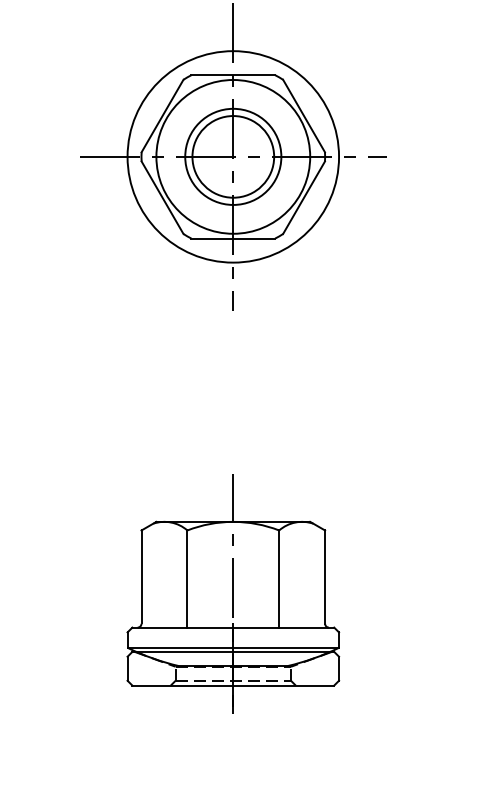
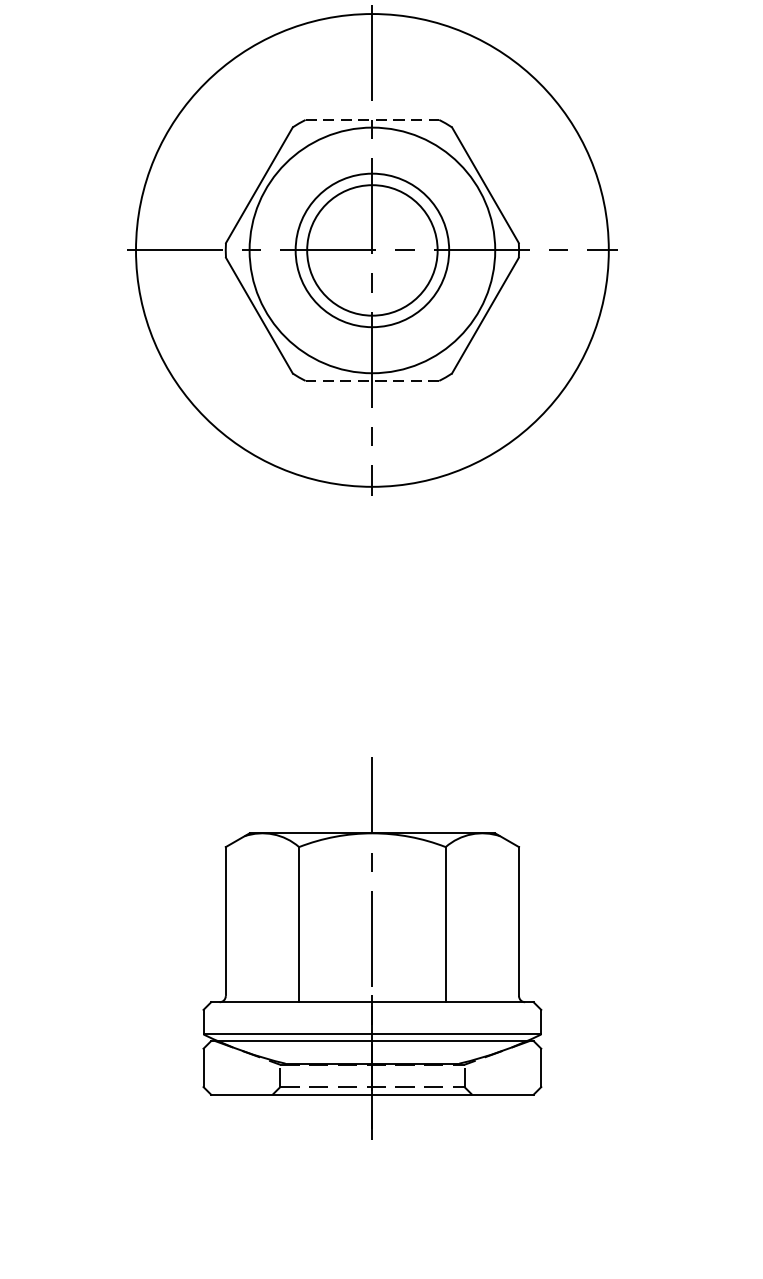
line: (233, 75) -> (372, 120), solid -> dashed
circle: (233, 156) -> (372, 249), size x1.4
line: (233, 238) -> (372, 380), solid -> dashed

